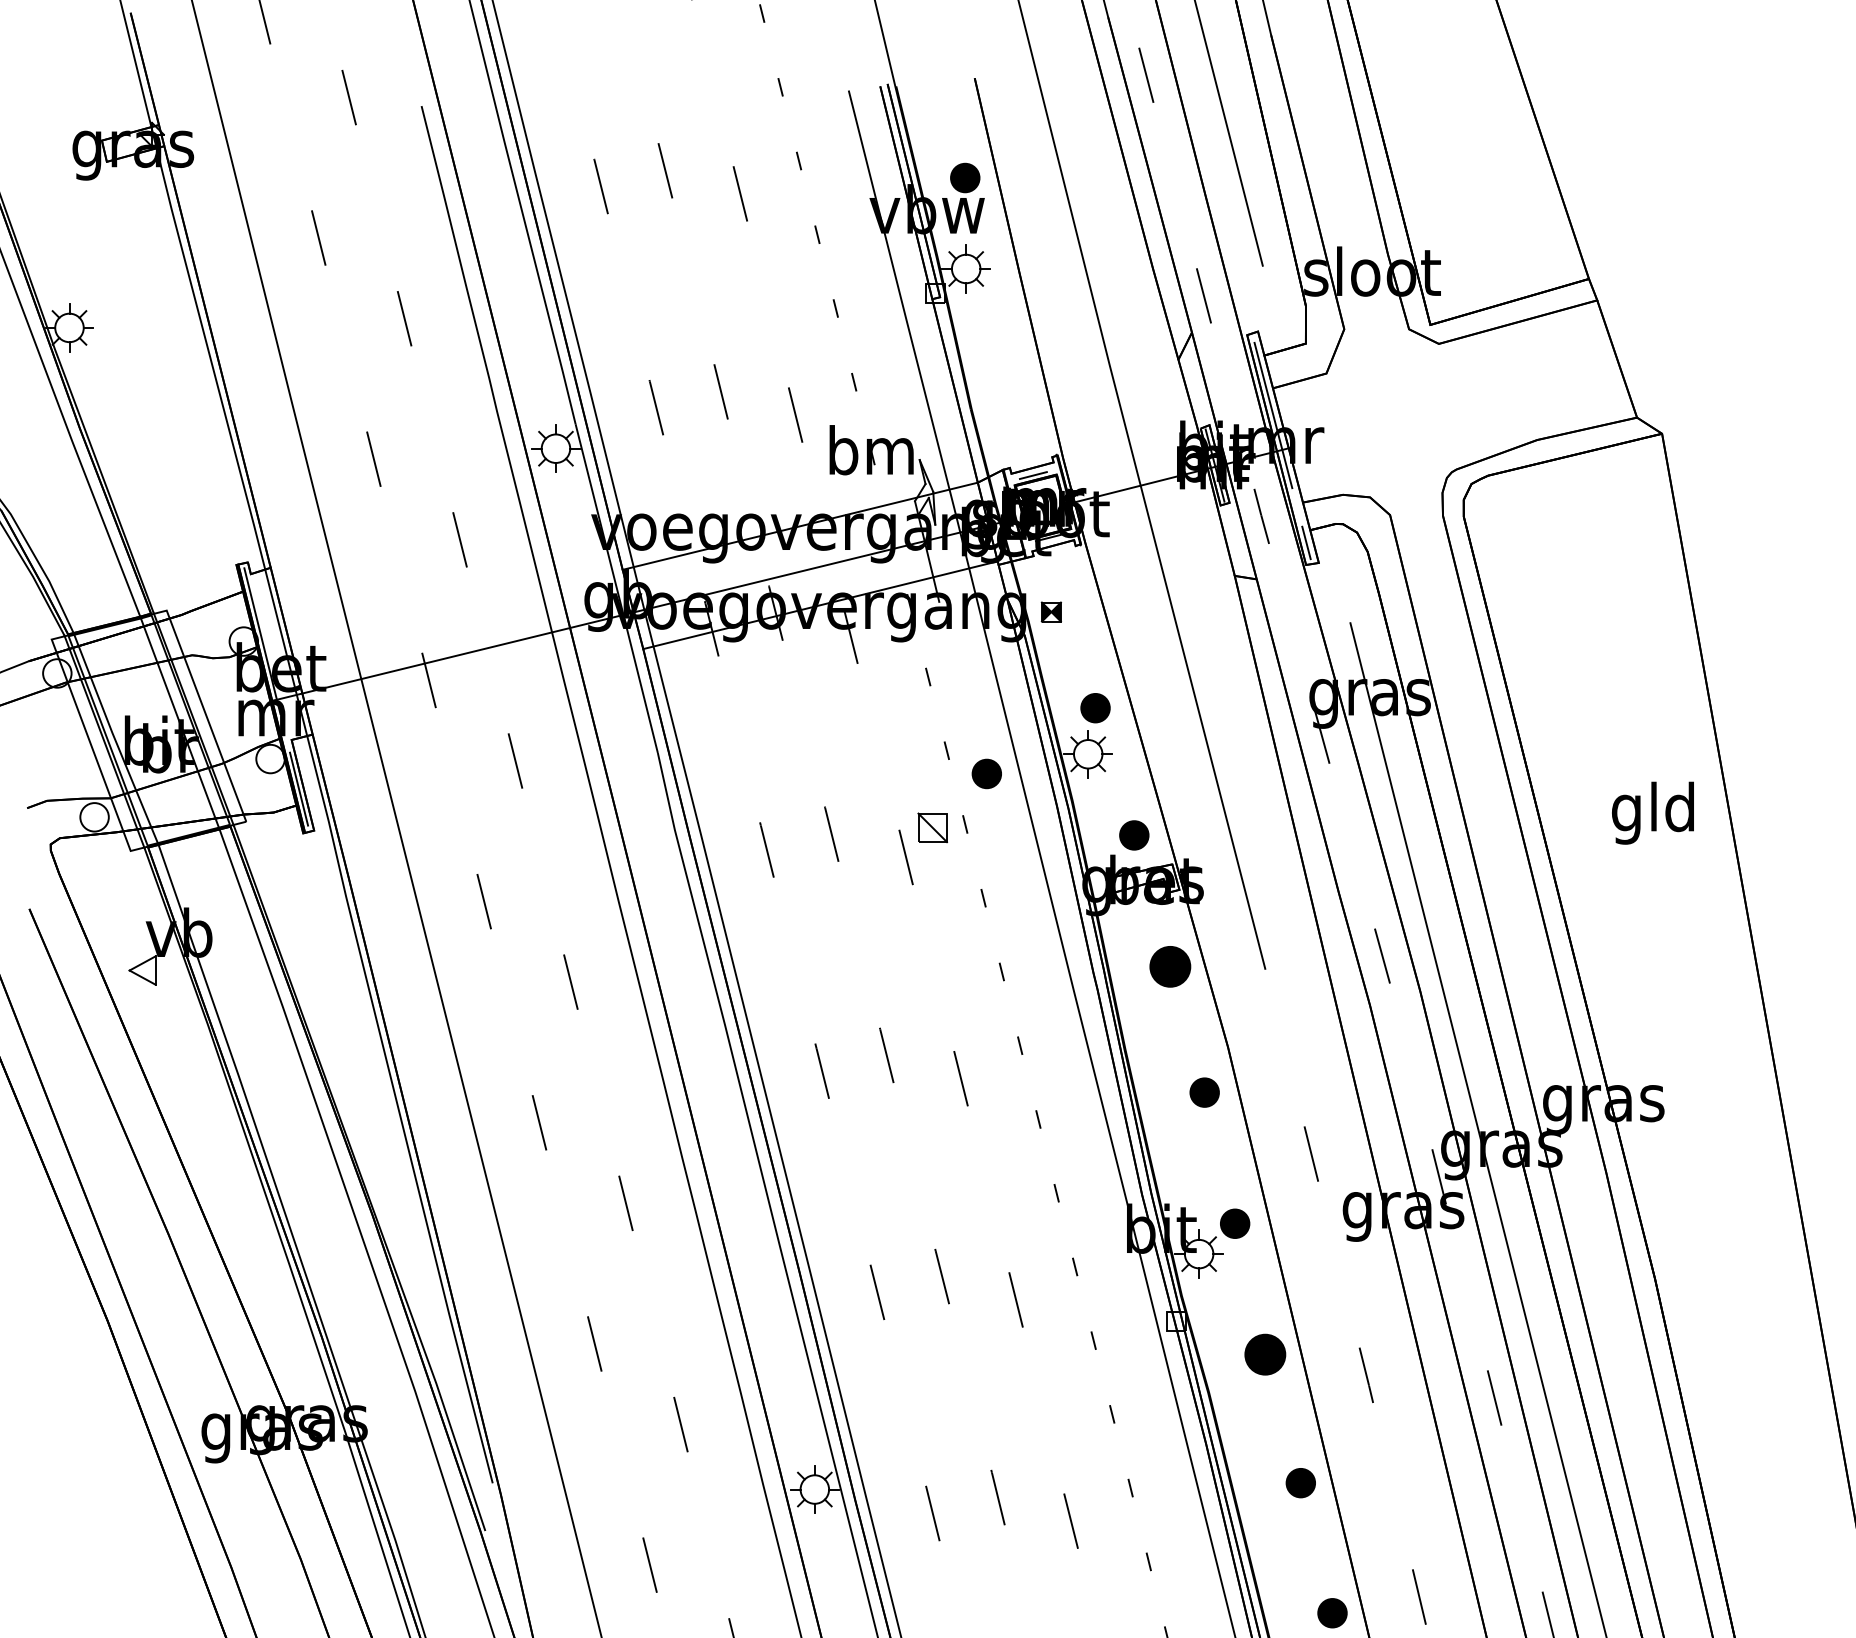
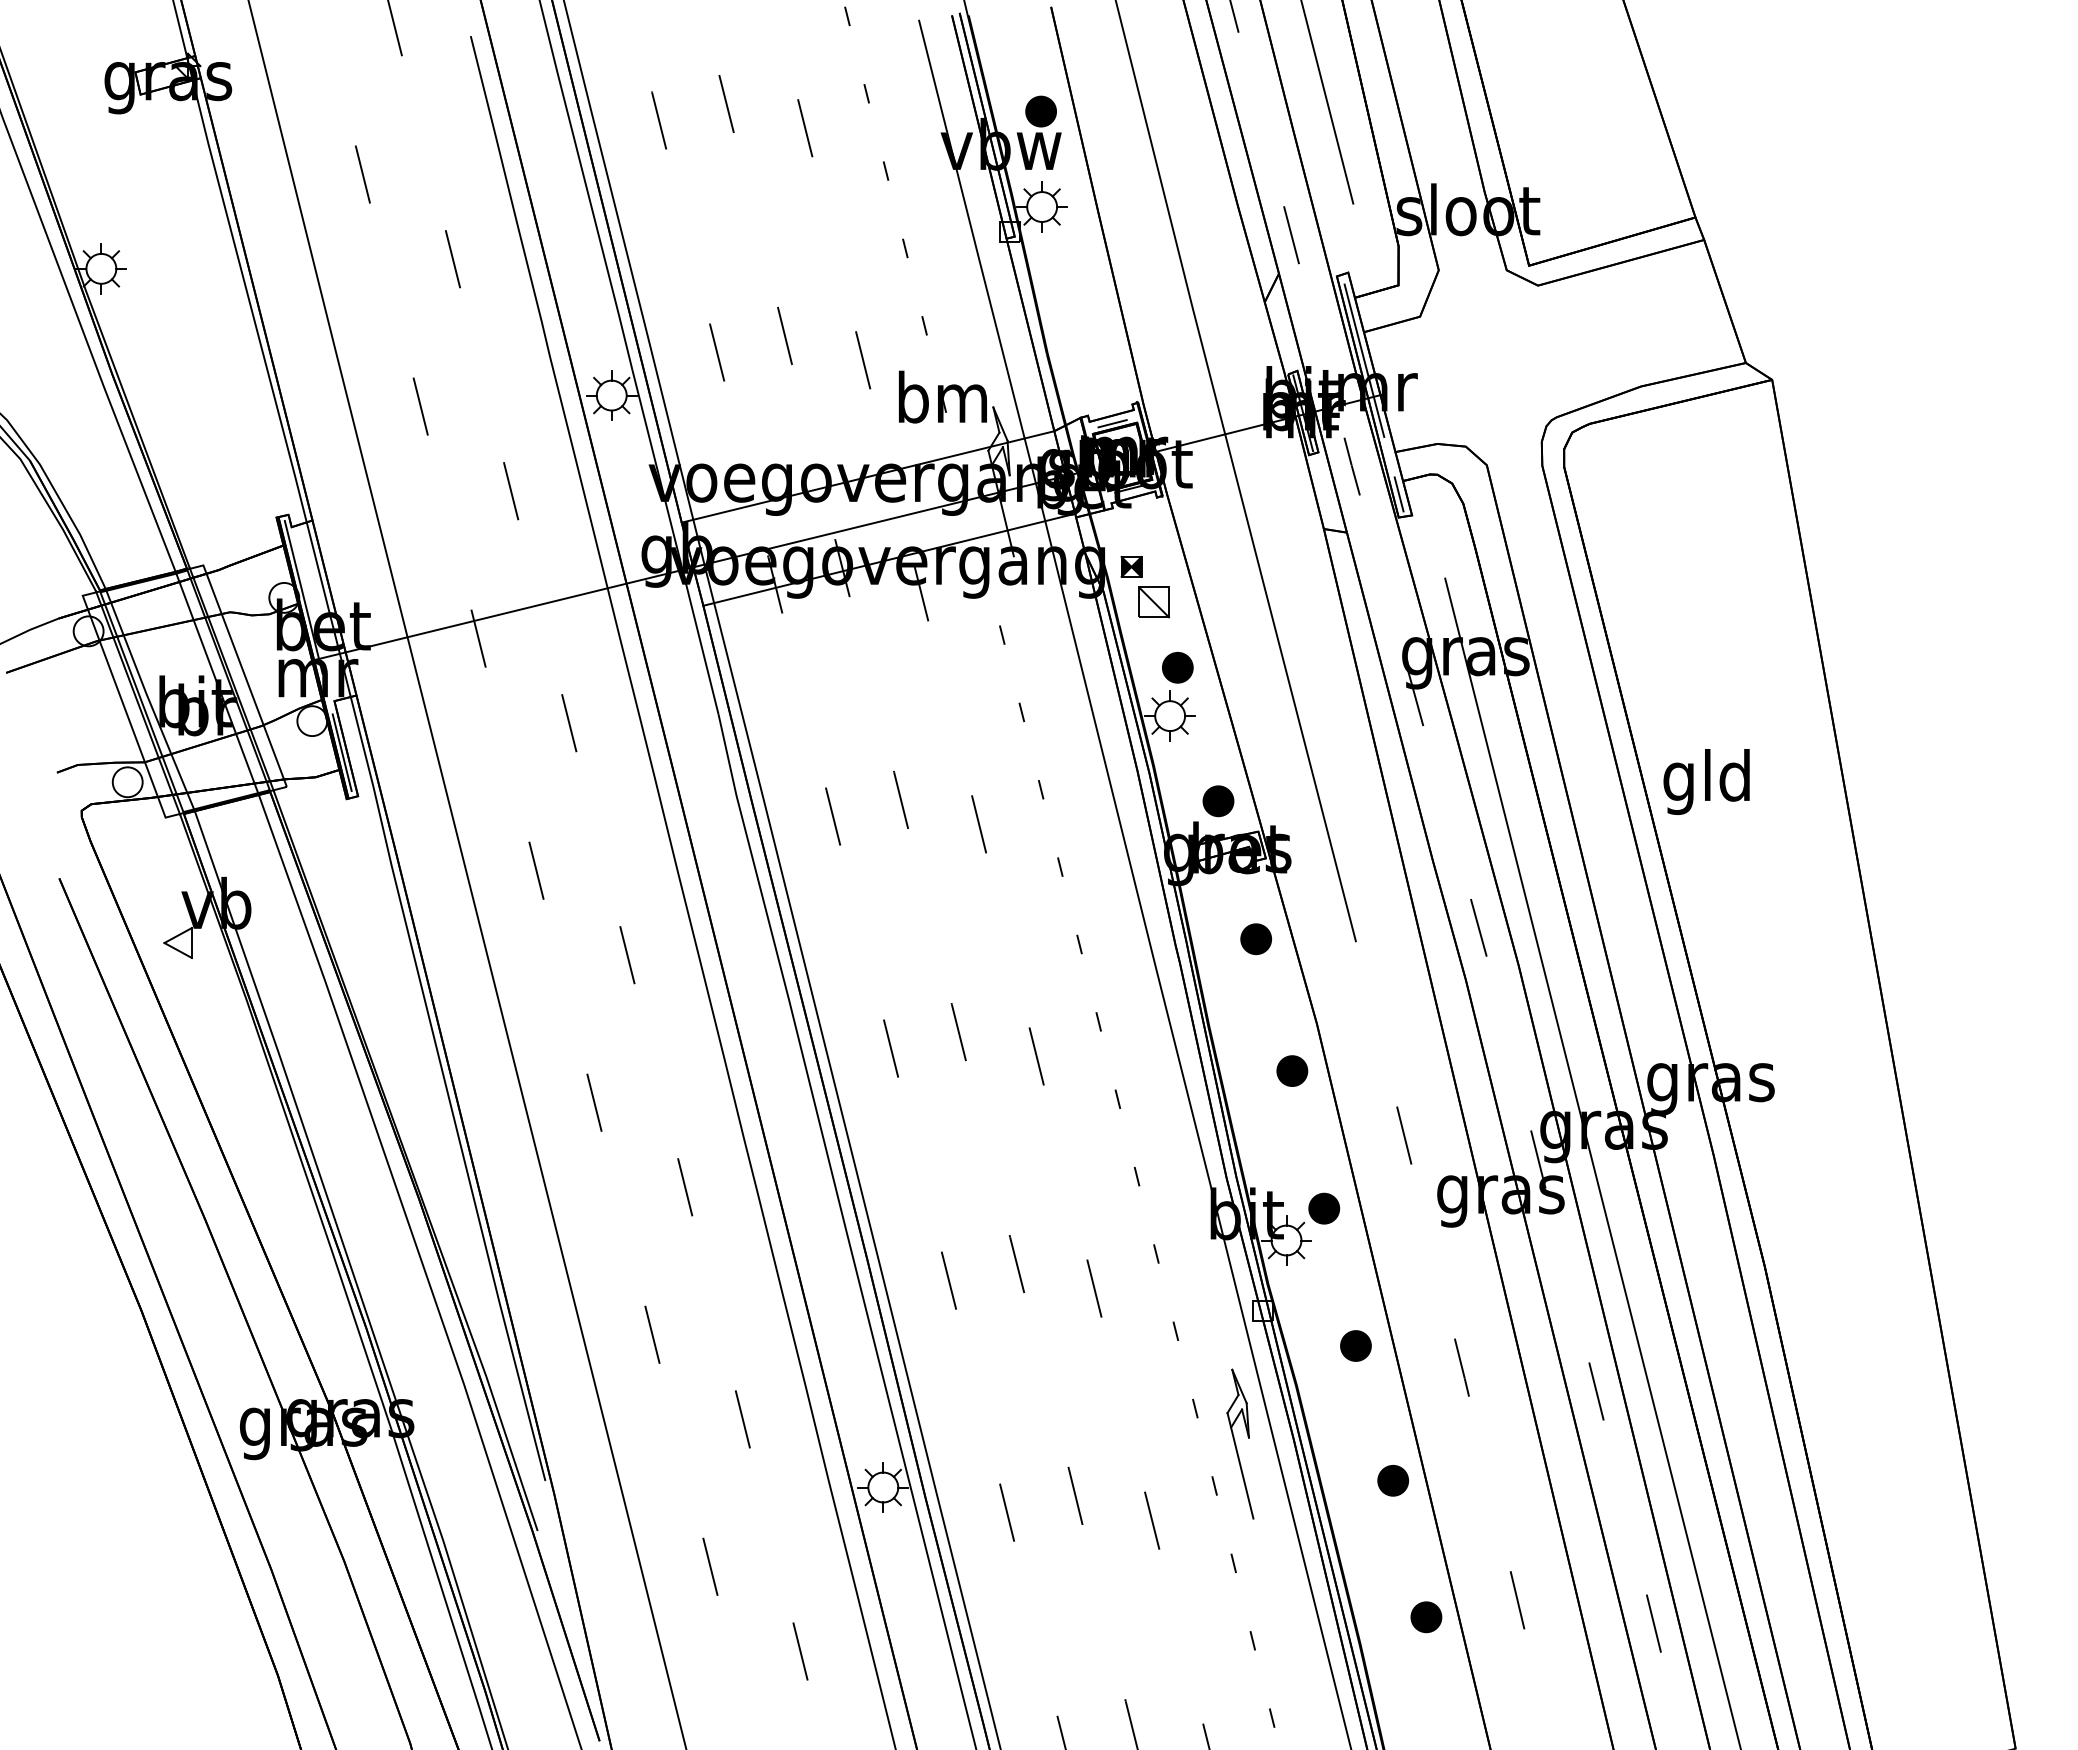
part: (986, 773) -> (1063, 736), removed
text: (1652, 812) -> (1706, 781), moved
part: (933, 828) -> (1154, 602), moved
part: (1169, 967) -> (1255, 939), size x0.71
part: (1264, 1354) -> (1355, 1345), size x0.71
part: (1155, 1447) -> (1240, 1443), added

